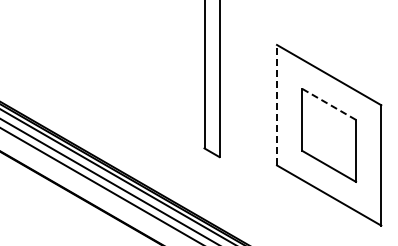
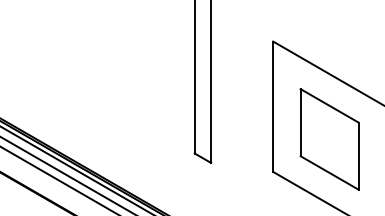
line: (277, 104) -> (273, 105), dashed -> solid
line: (328, 104) -> (328, 105), dashed -> solid

